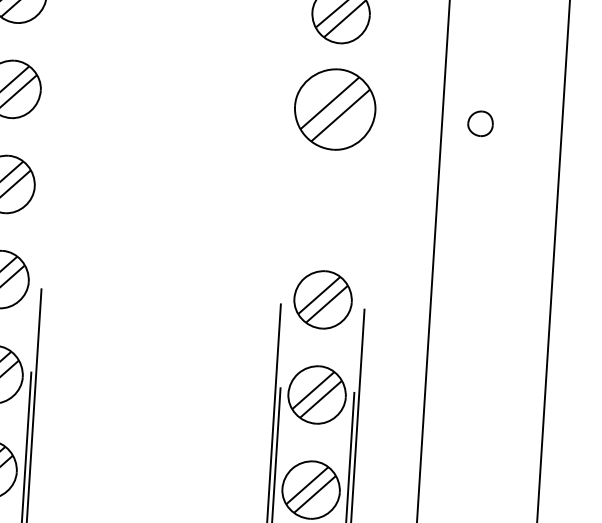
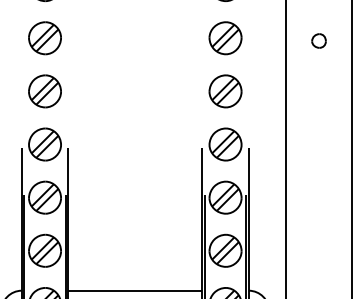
part: (334, 110) -> (225, 38), size x0.71
part: (479, 122) -> (318, 40), moved
part: (329, 204) -> (225, 91), added

